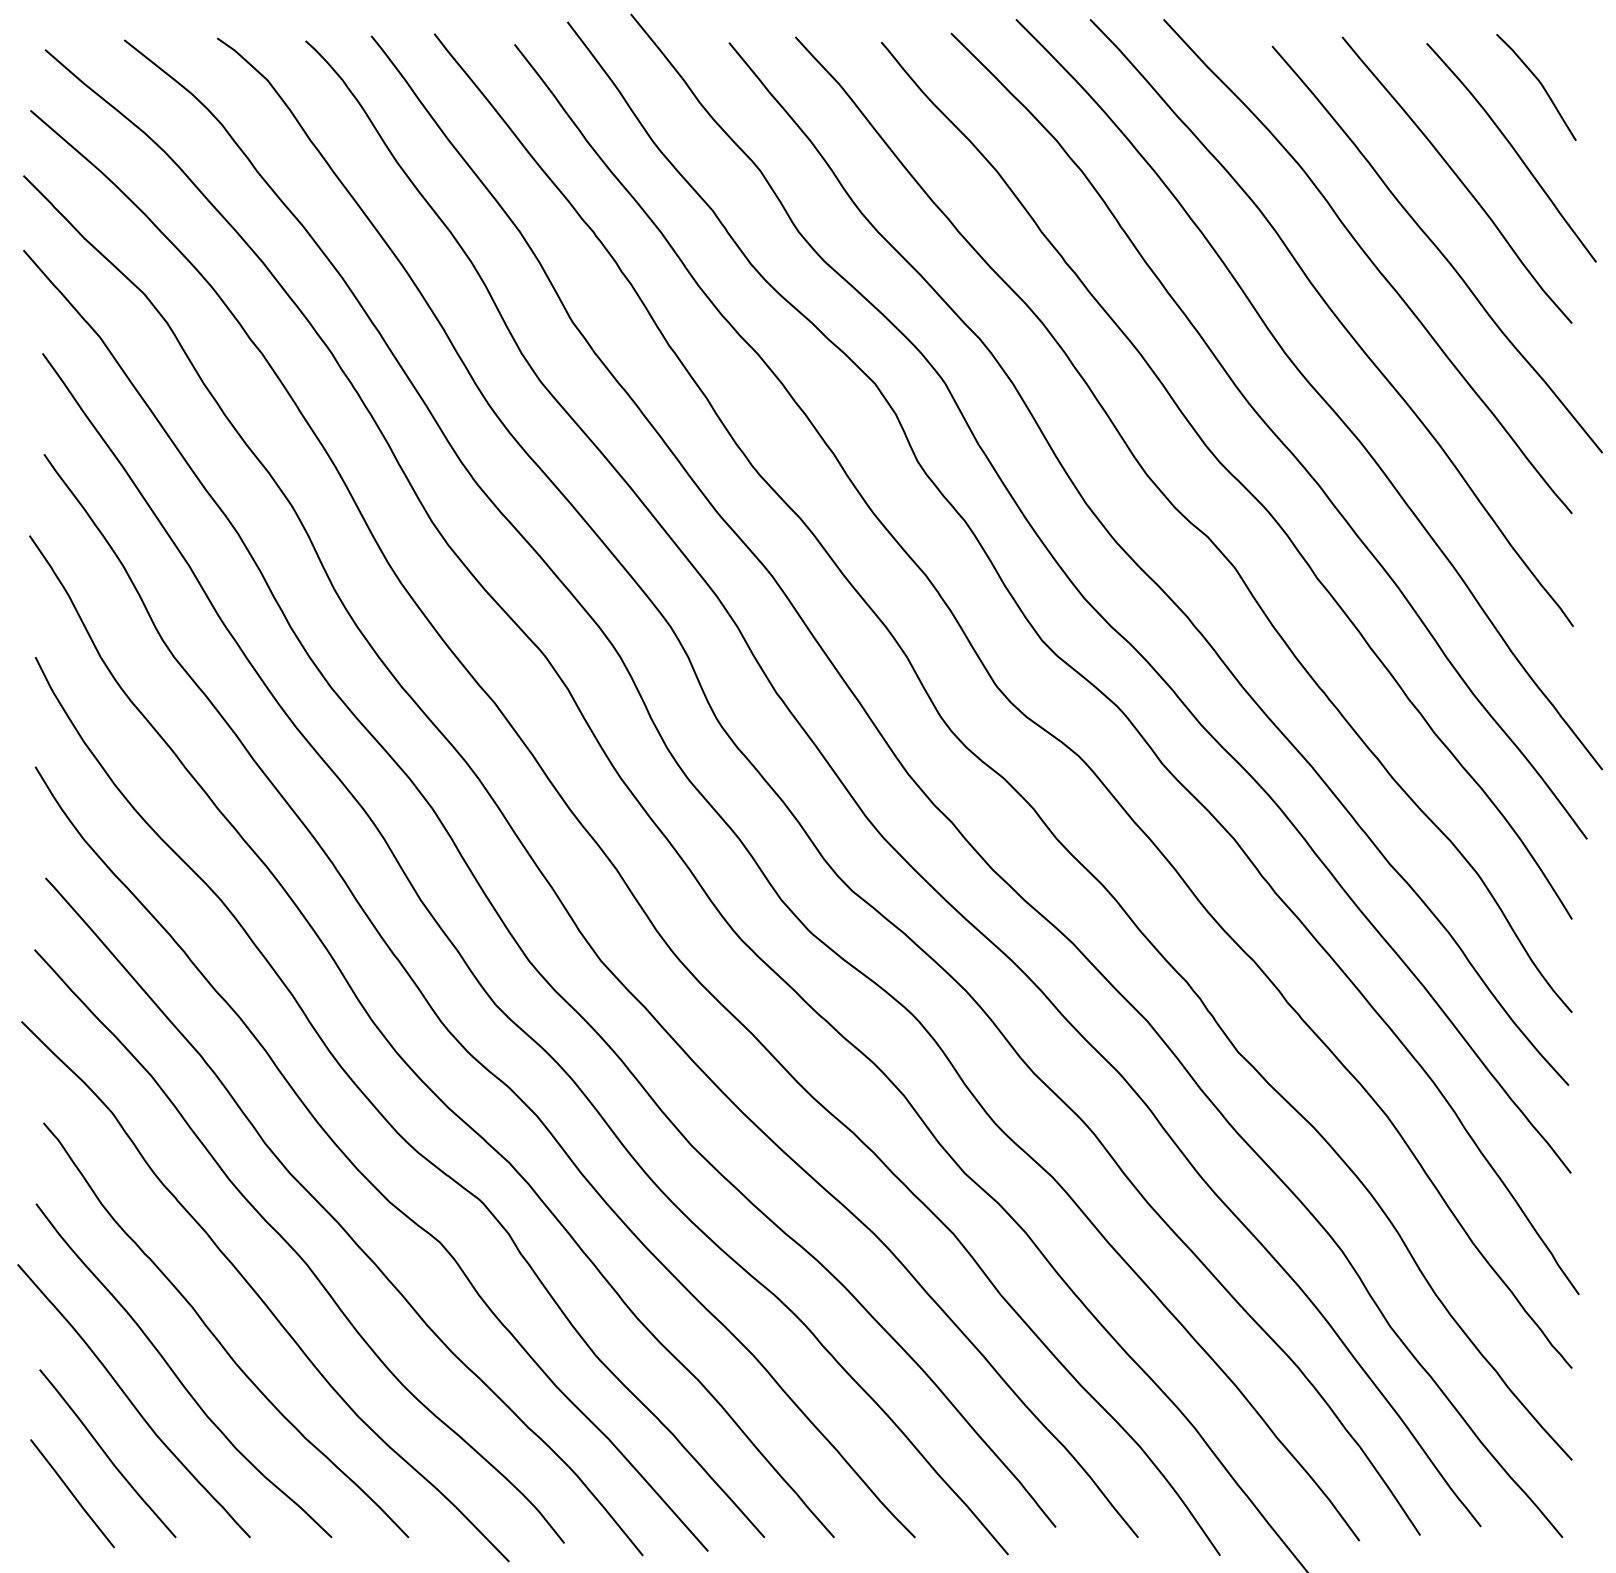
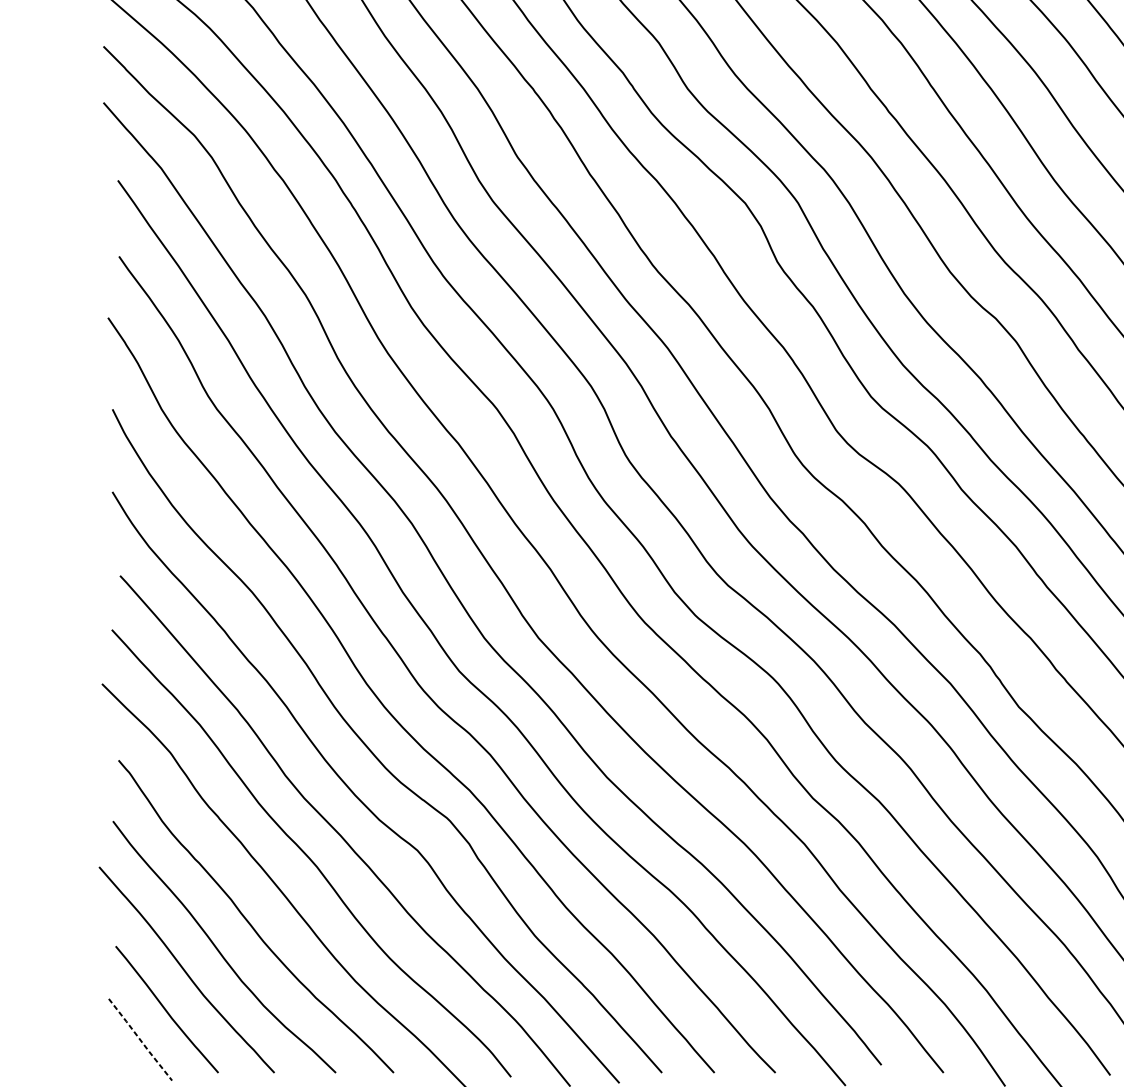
line: (72, 1493) -> (140, 1039), solid -> dashed

